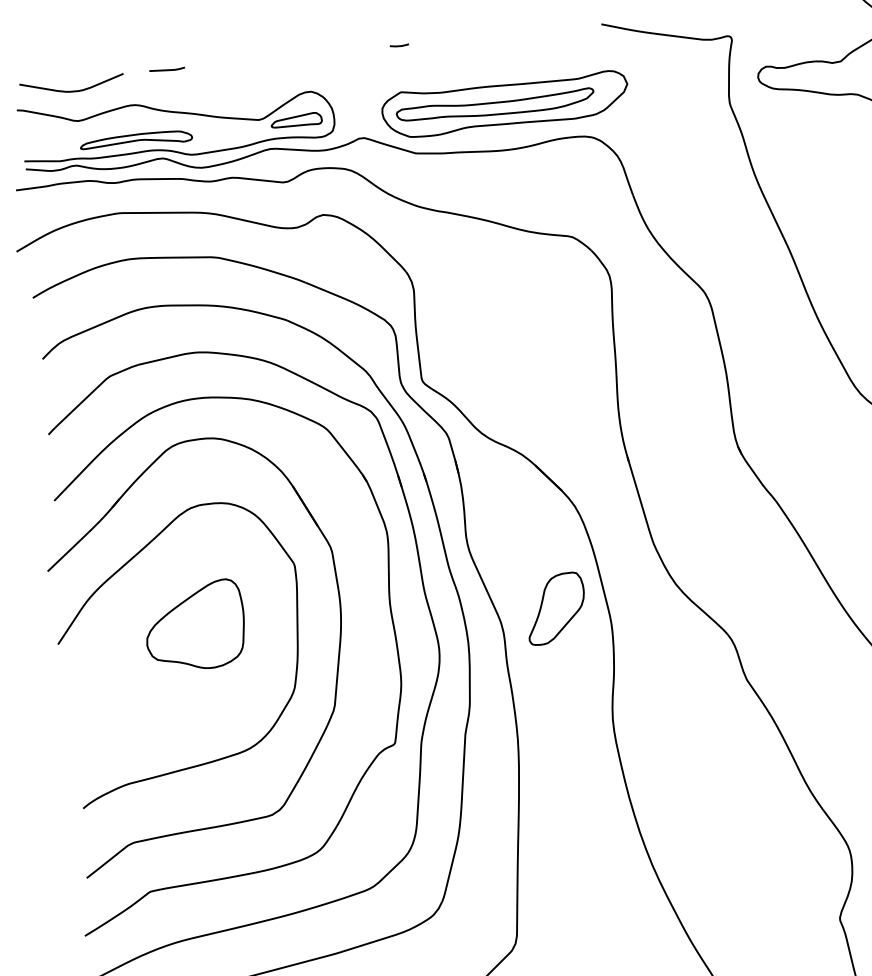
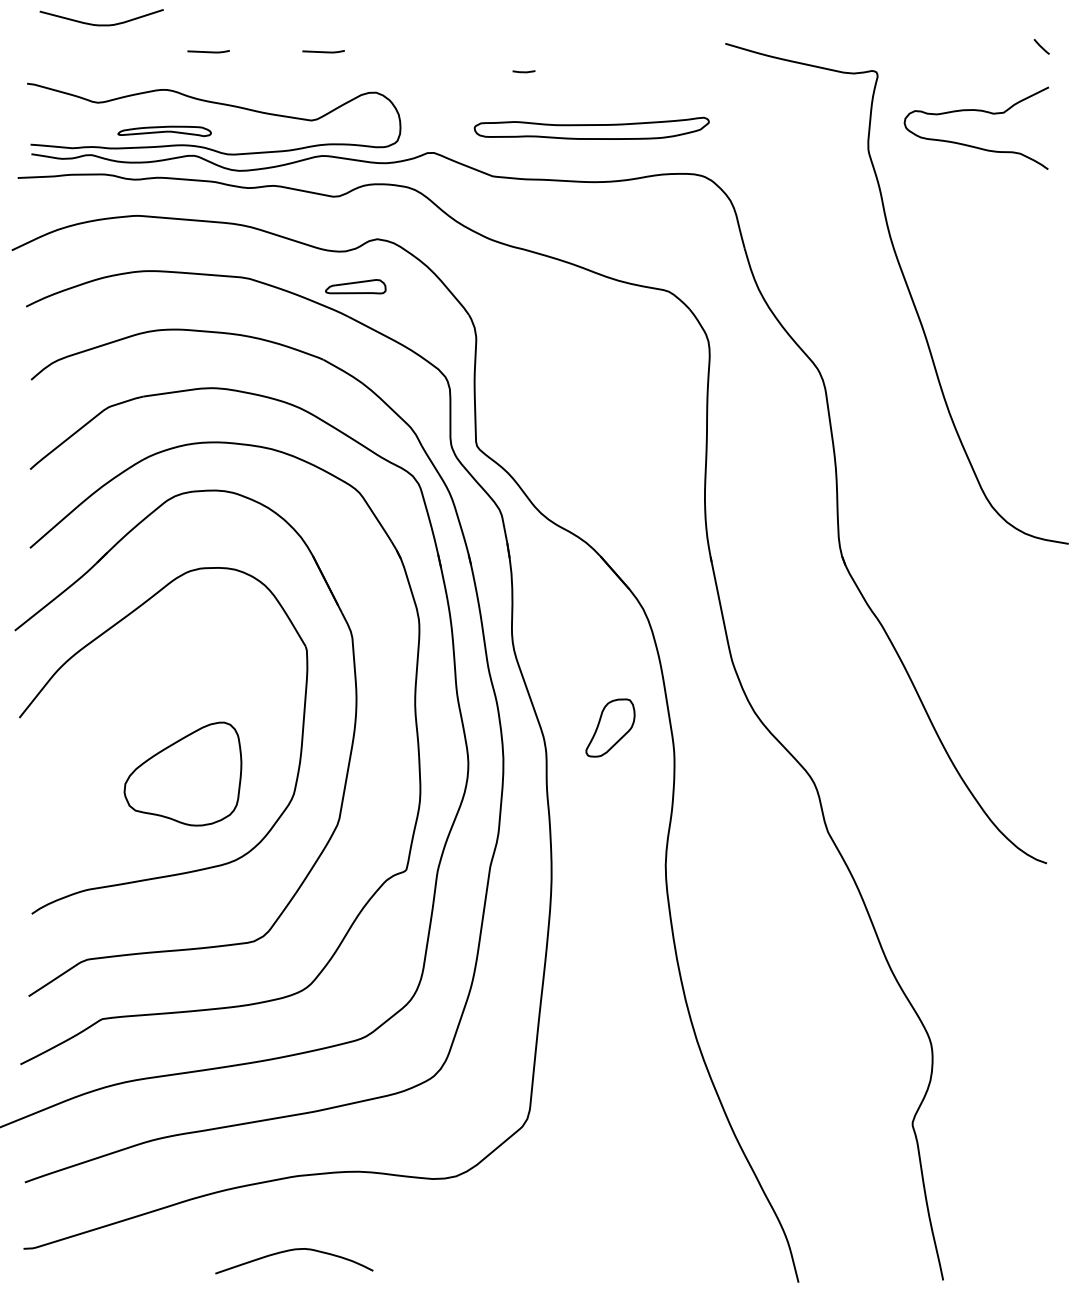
line: (399, 45) -> (523, 71), moved
line: (263, 61) -> (323, 51), added
curve: (72, 90) -> (101, 24), moved
part: (505, 104) -> (603, 128), removed
part: (296, 120) -> (355, 286), moved
part: (136, 140) -> (164, 131), size x0.7
part: (556, 608) -> (610, 727), size x0.7
part: (194, 625) -> (182, 773), moved

